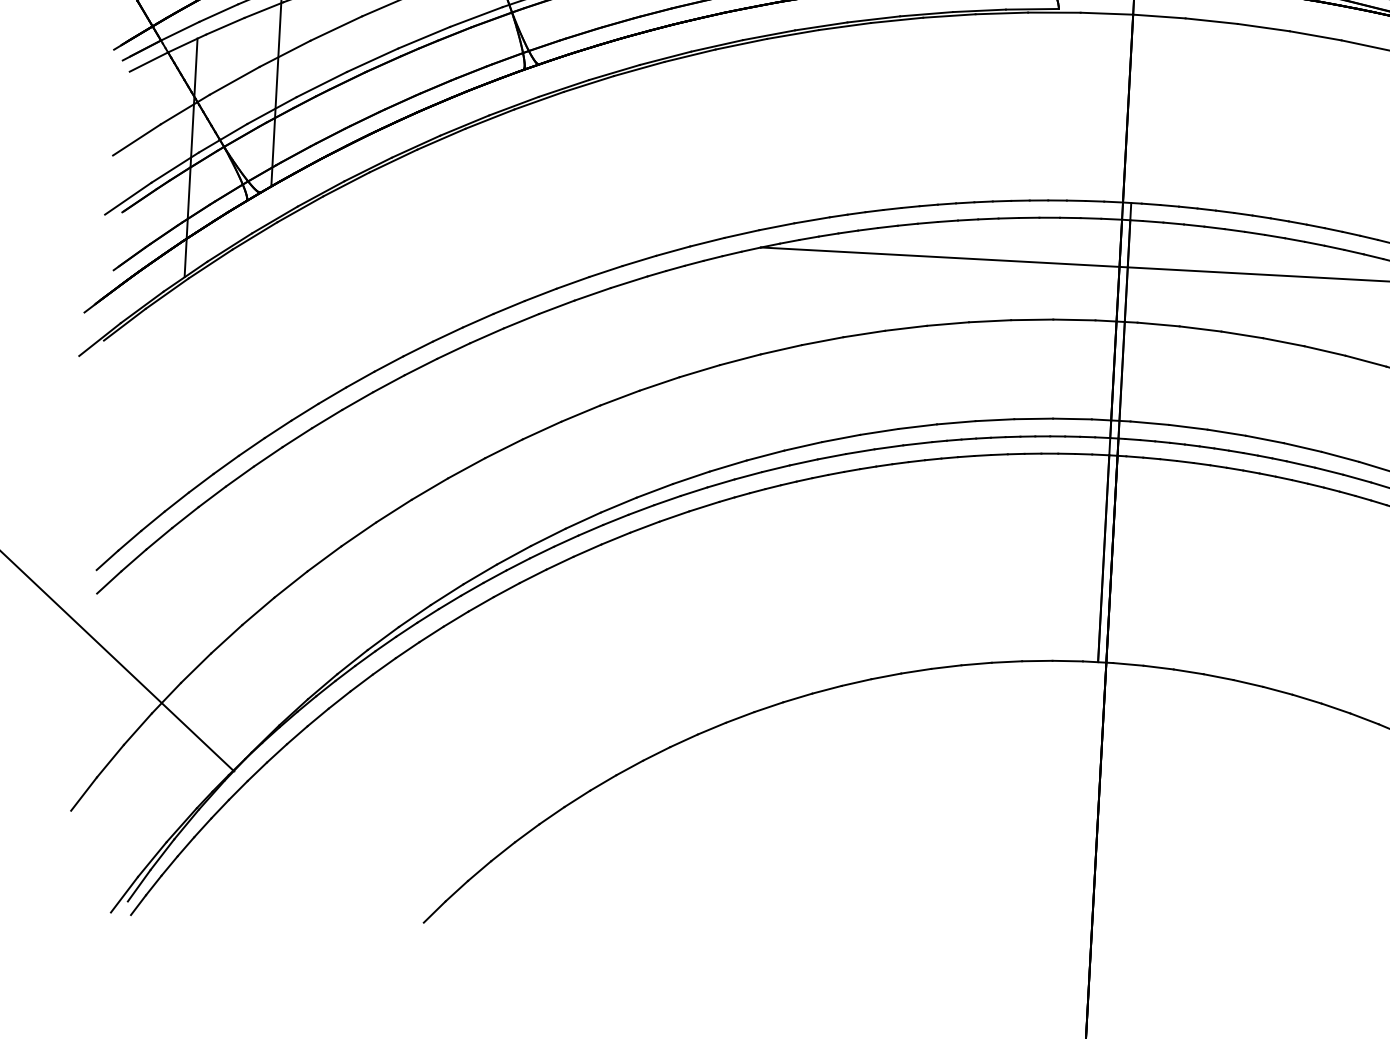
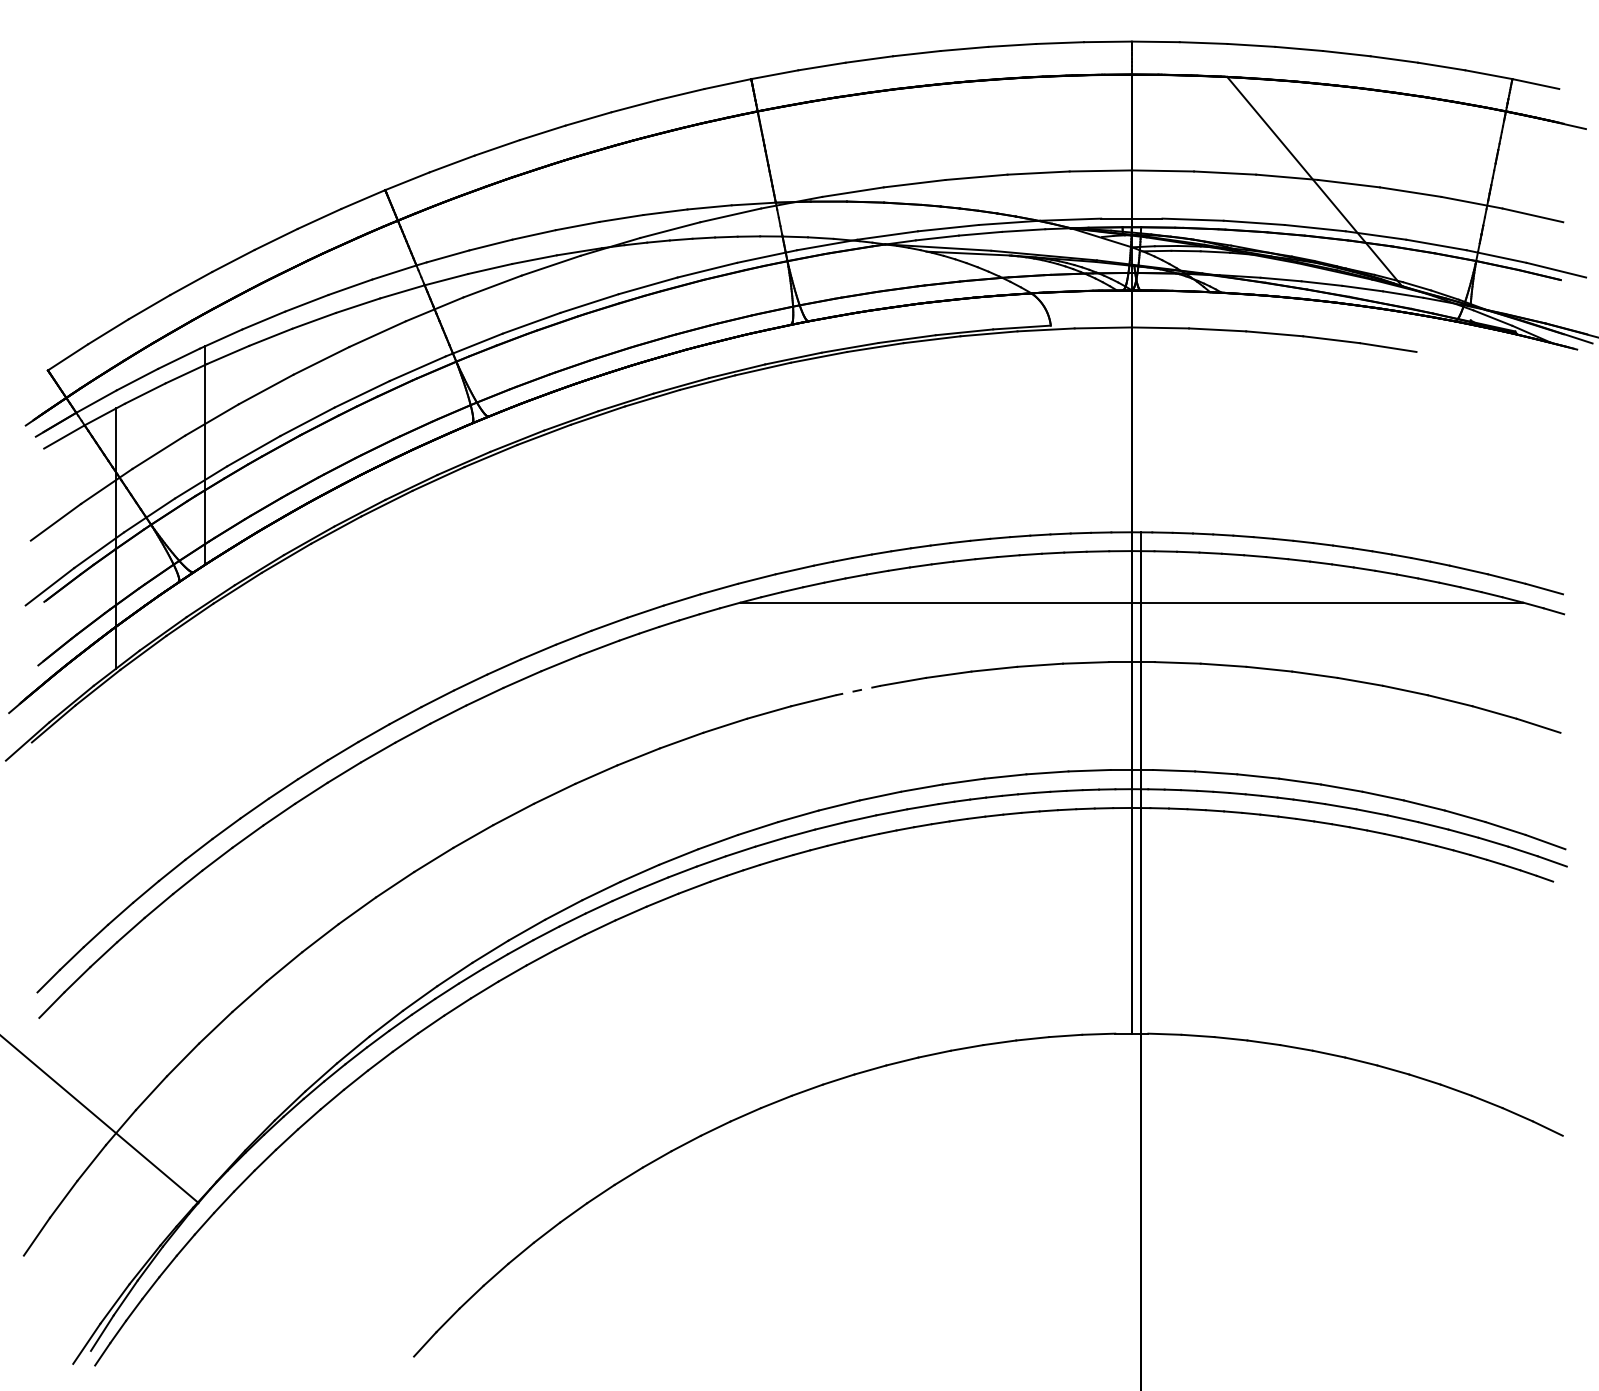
line: (864, 333) -> (858, 690), solid -> dashed

